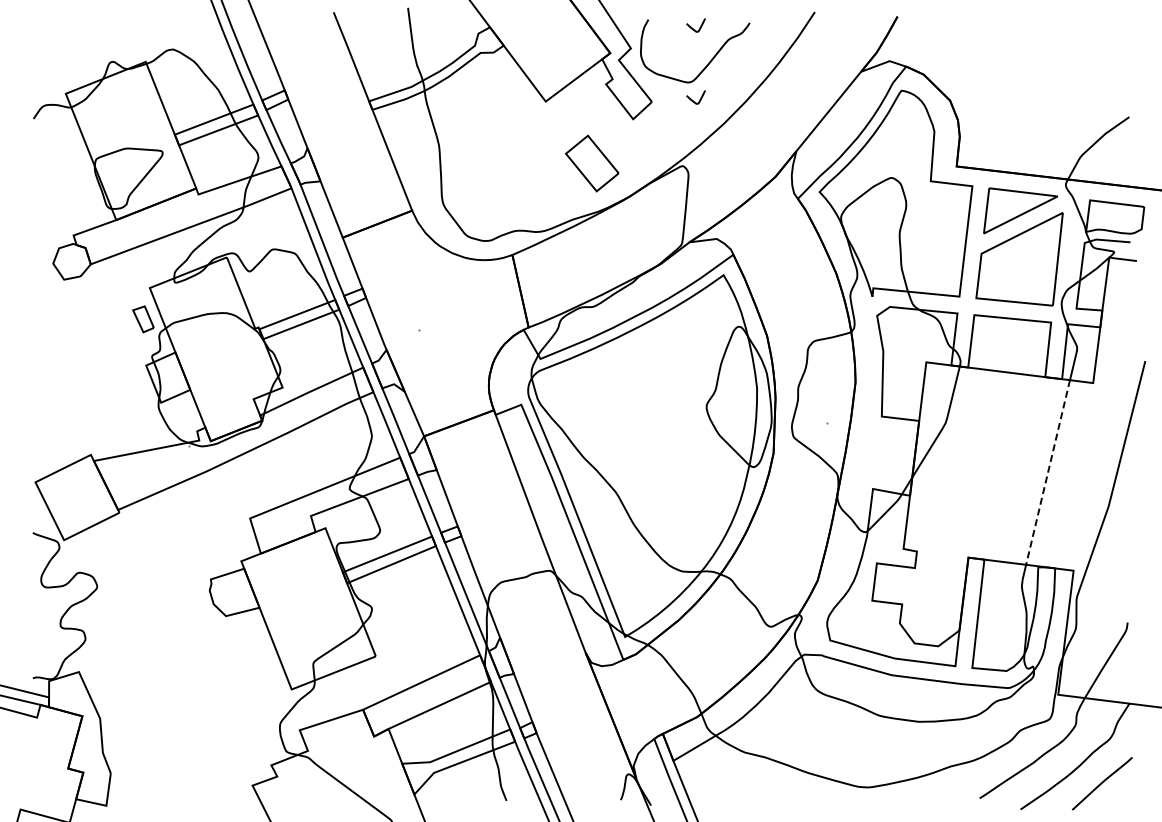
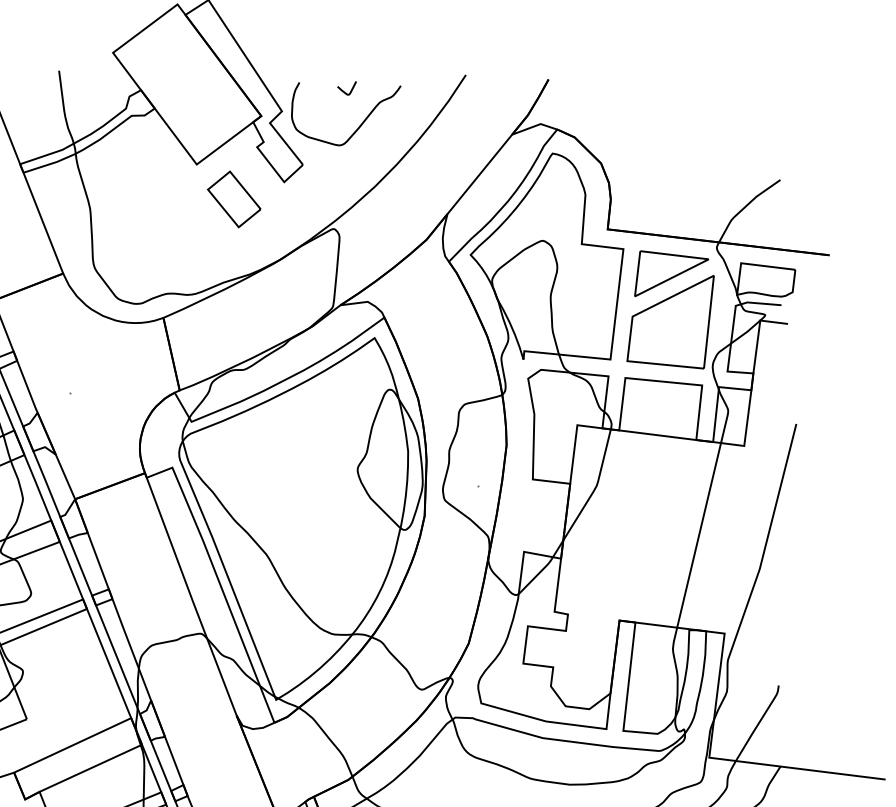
curve: (692, 99) -> (343, 162), removed
part: (591, 163) -> (233, 199), moved
line: (1048, 472) -> (699, 535), dashed -> solid

